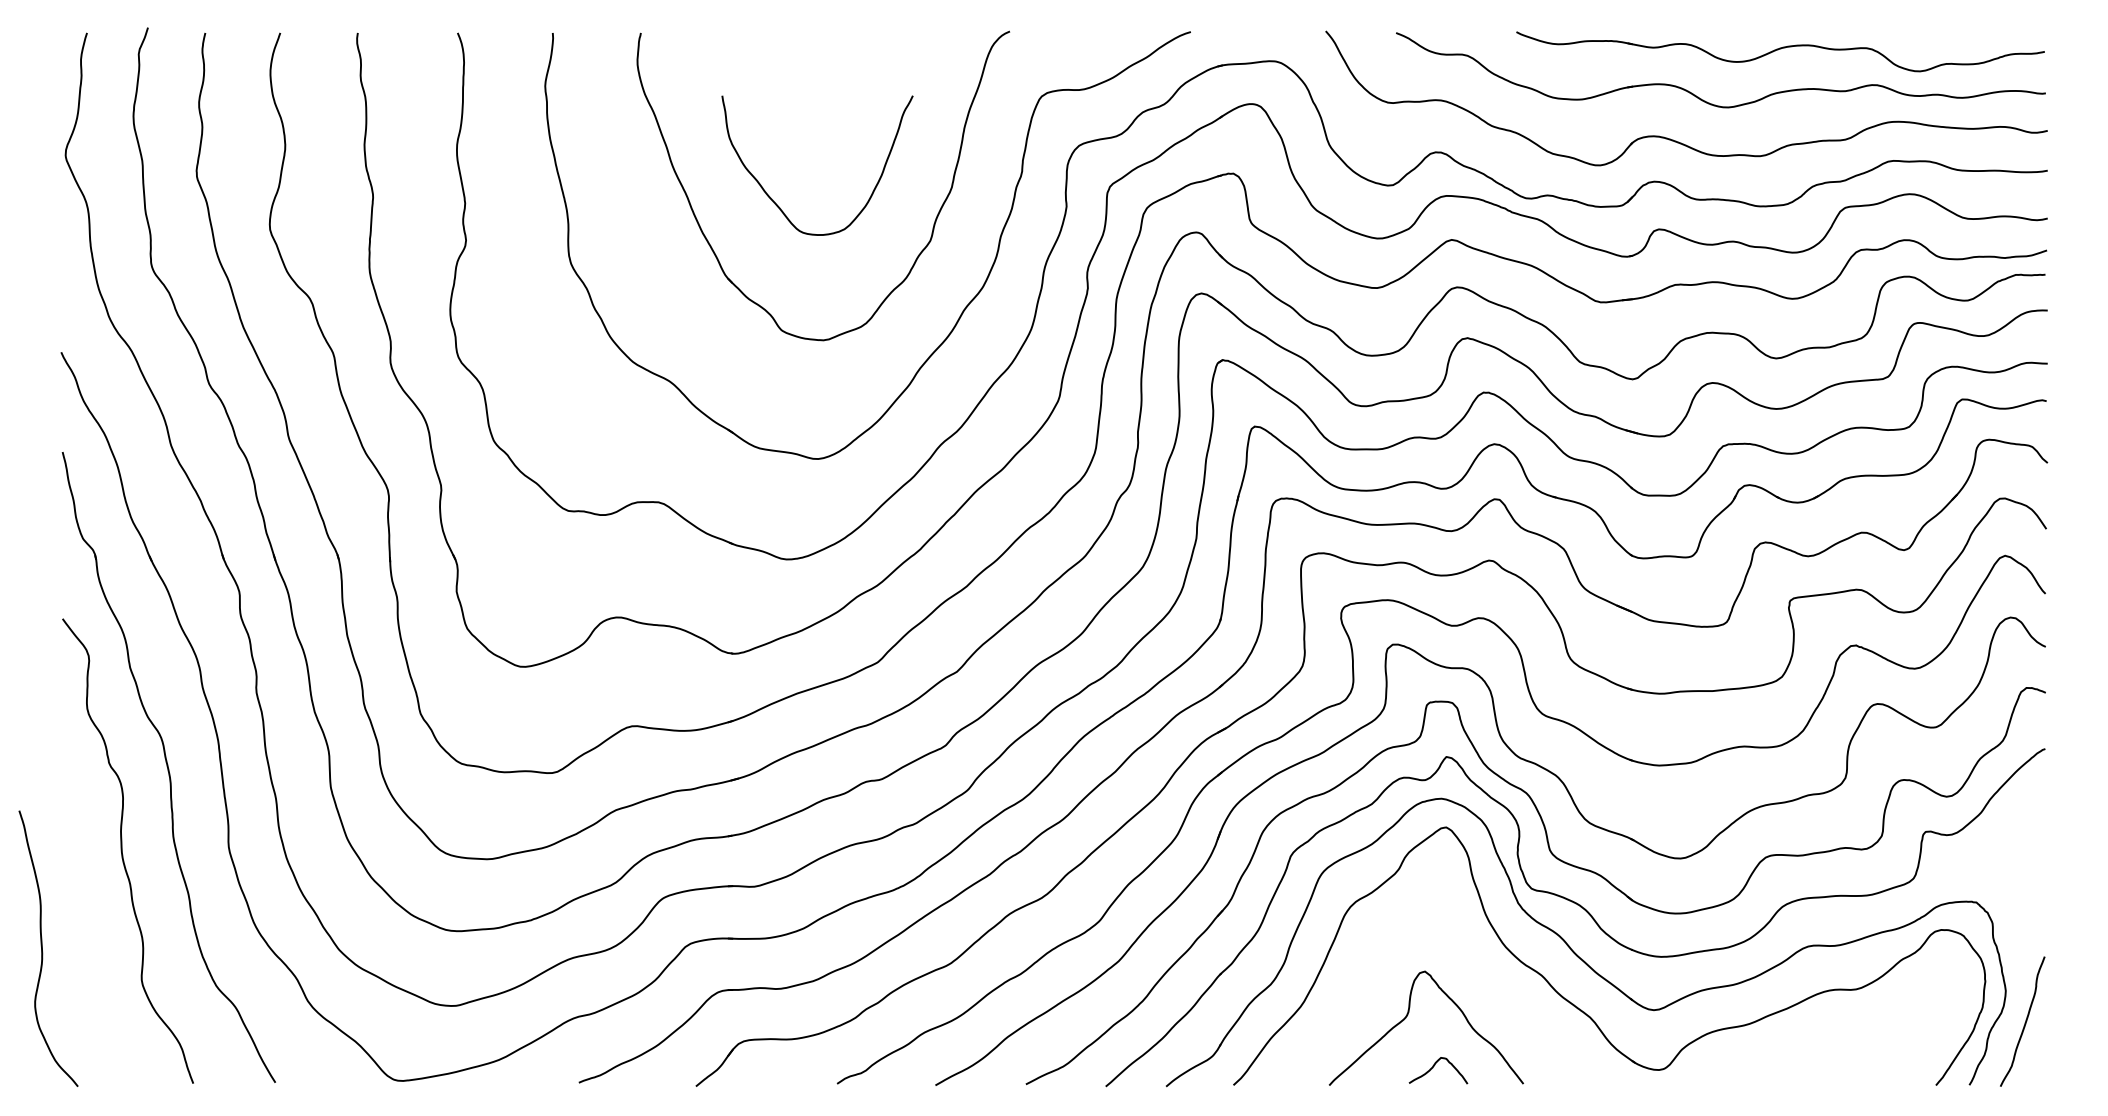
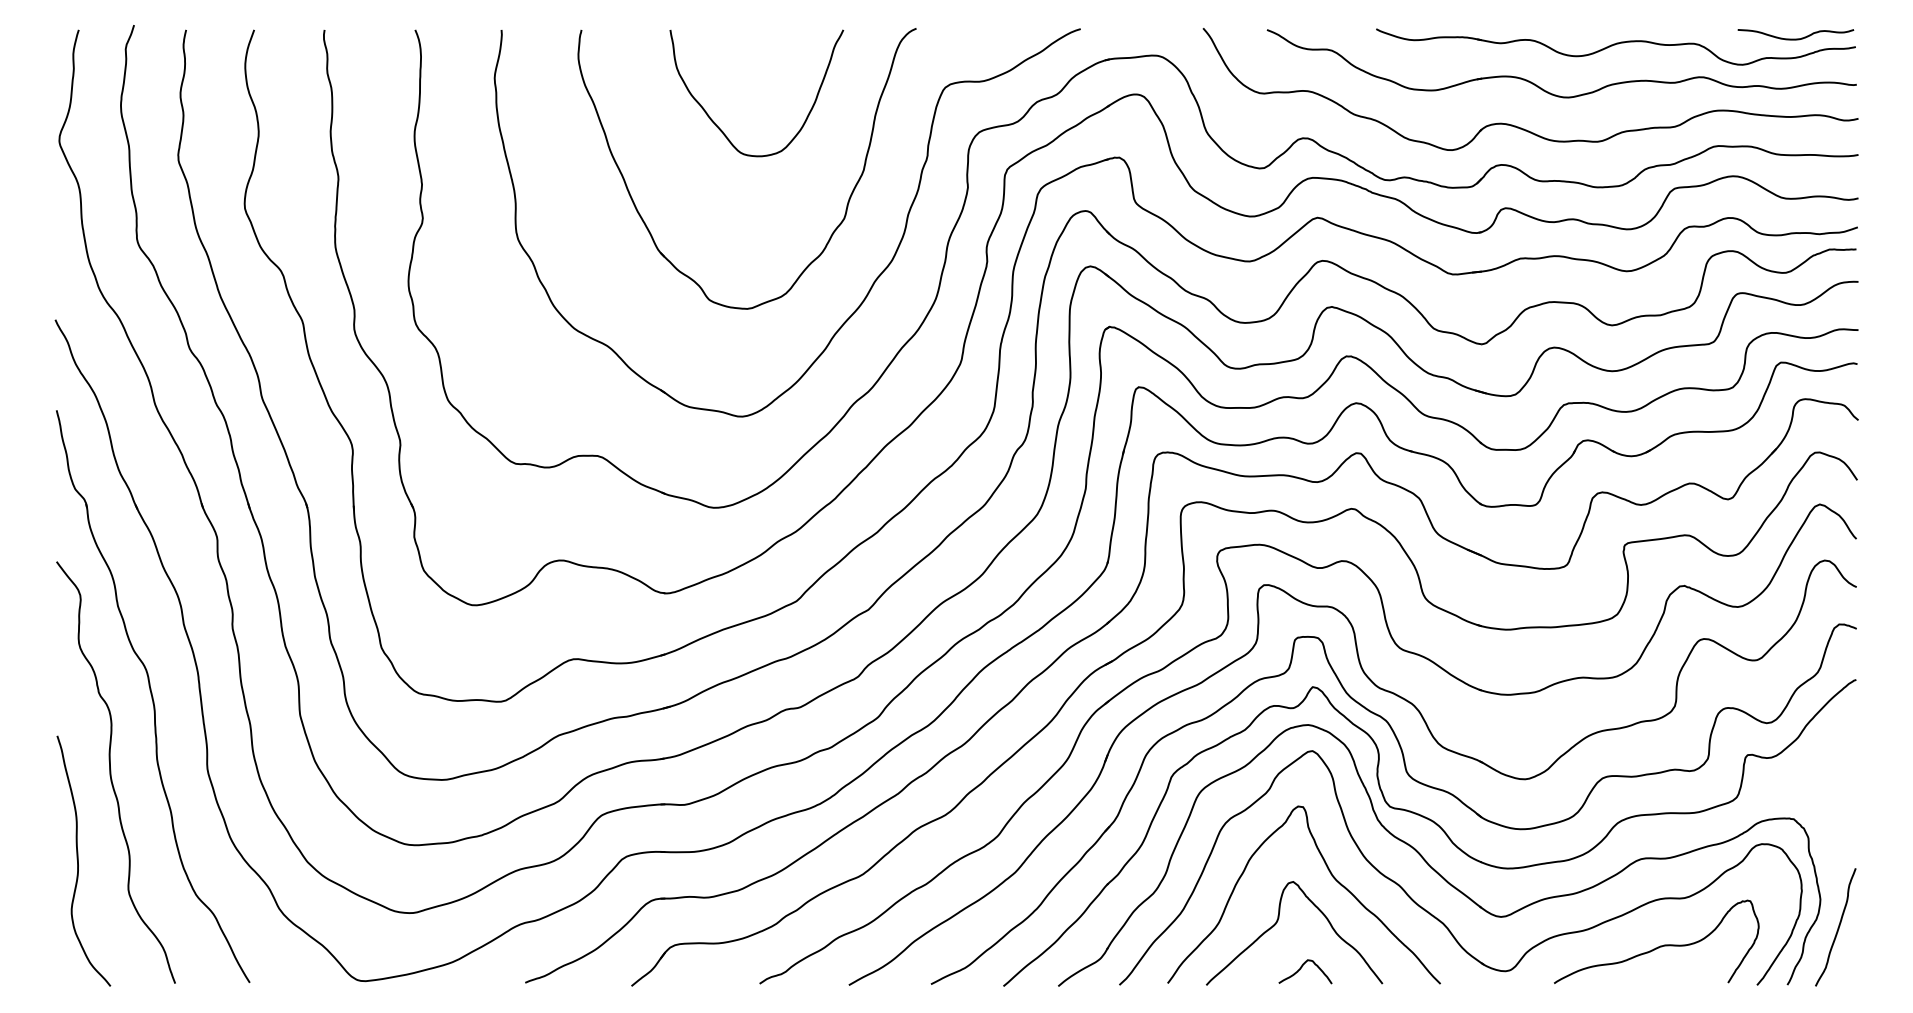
curve: (1978, 42) -> (1795, 38), added
curve: (777, 204) -> (720, 128), moved
curve: (42, 948) -> (78, 860), moved
curve: (1466, 963) -> (1330, 874), added
curve: (1827, 1042) -> (1658, 946), added

